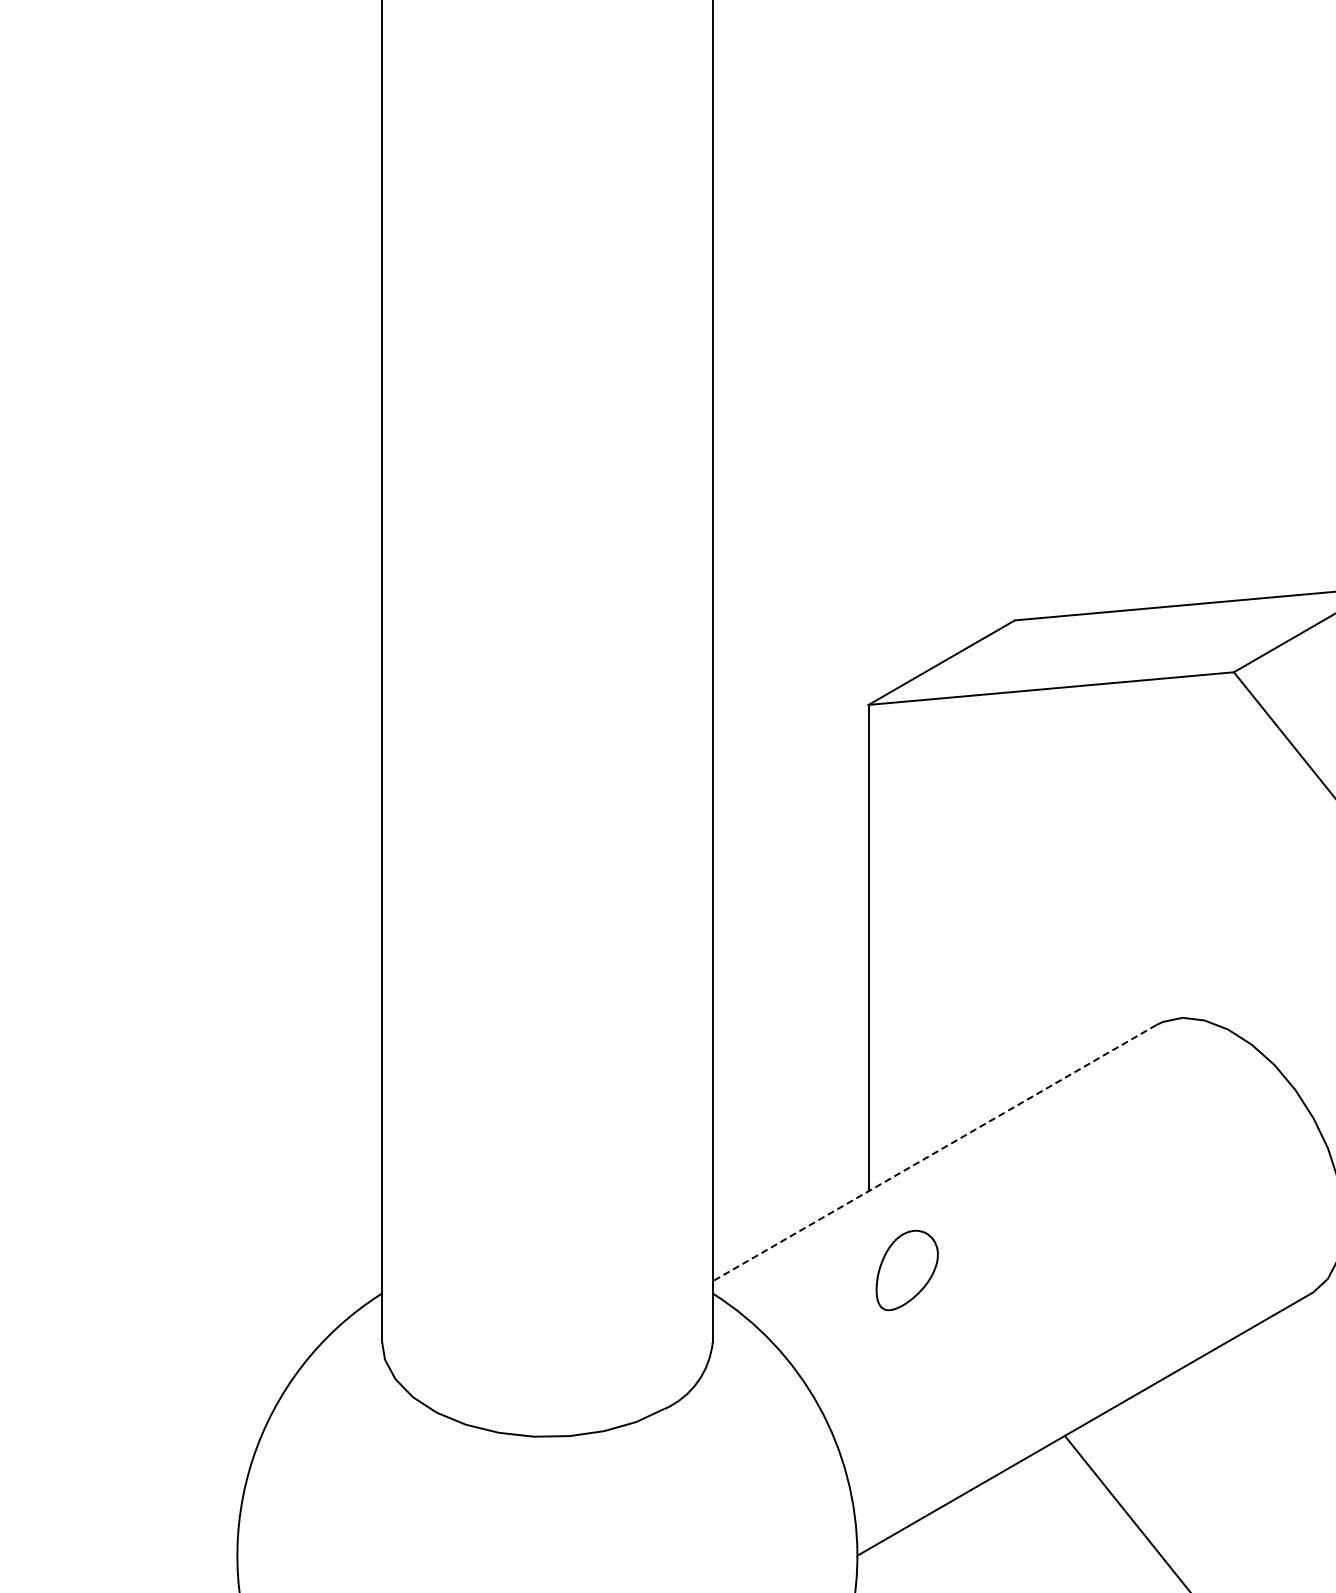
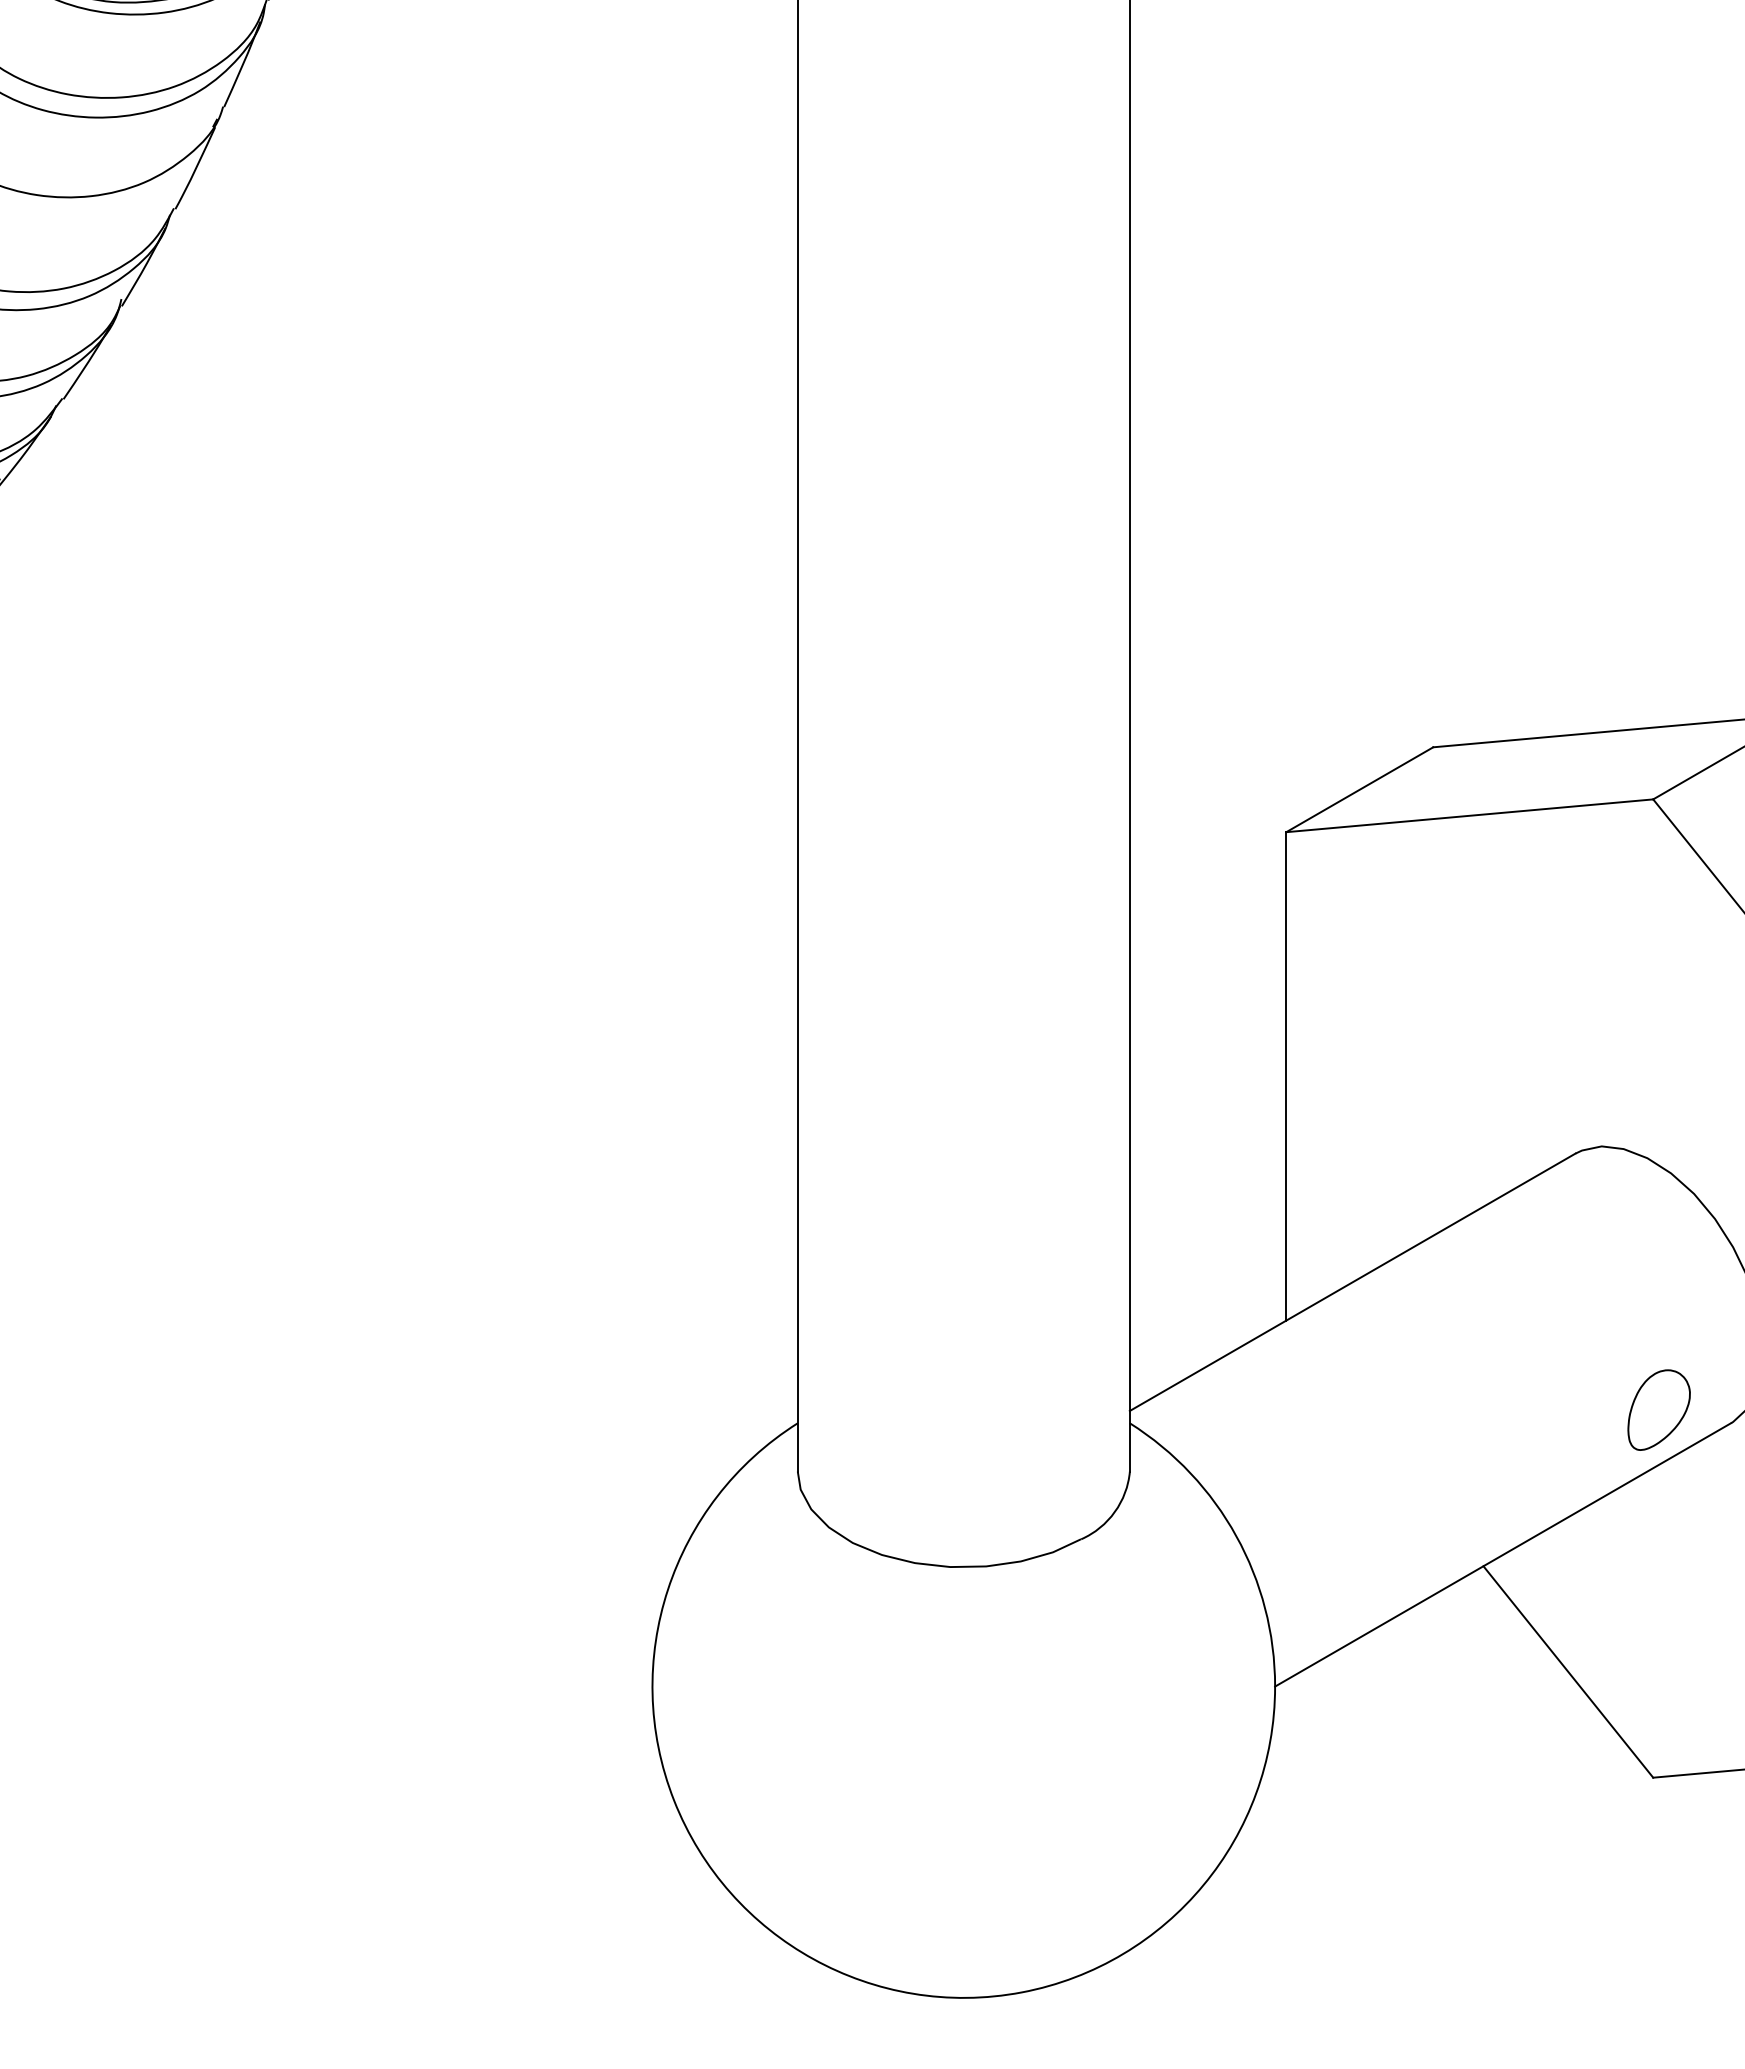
line: (934, 1153) -> (1352, 1282), dashed -> solid
part: (906, 1269) -> (1658, 1409), moved

